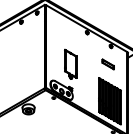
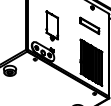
part: (107, 64) -> (88, 25), size x1.67

